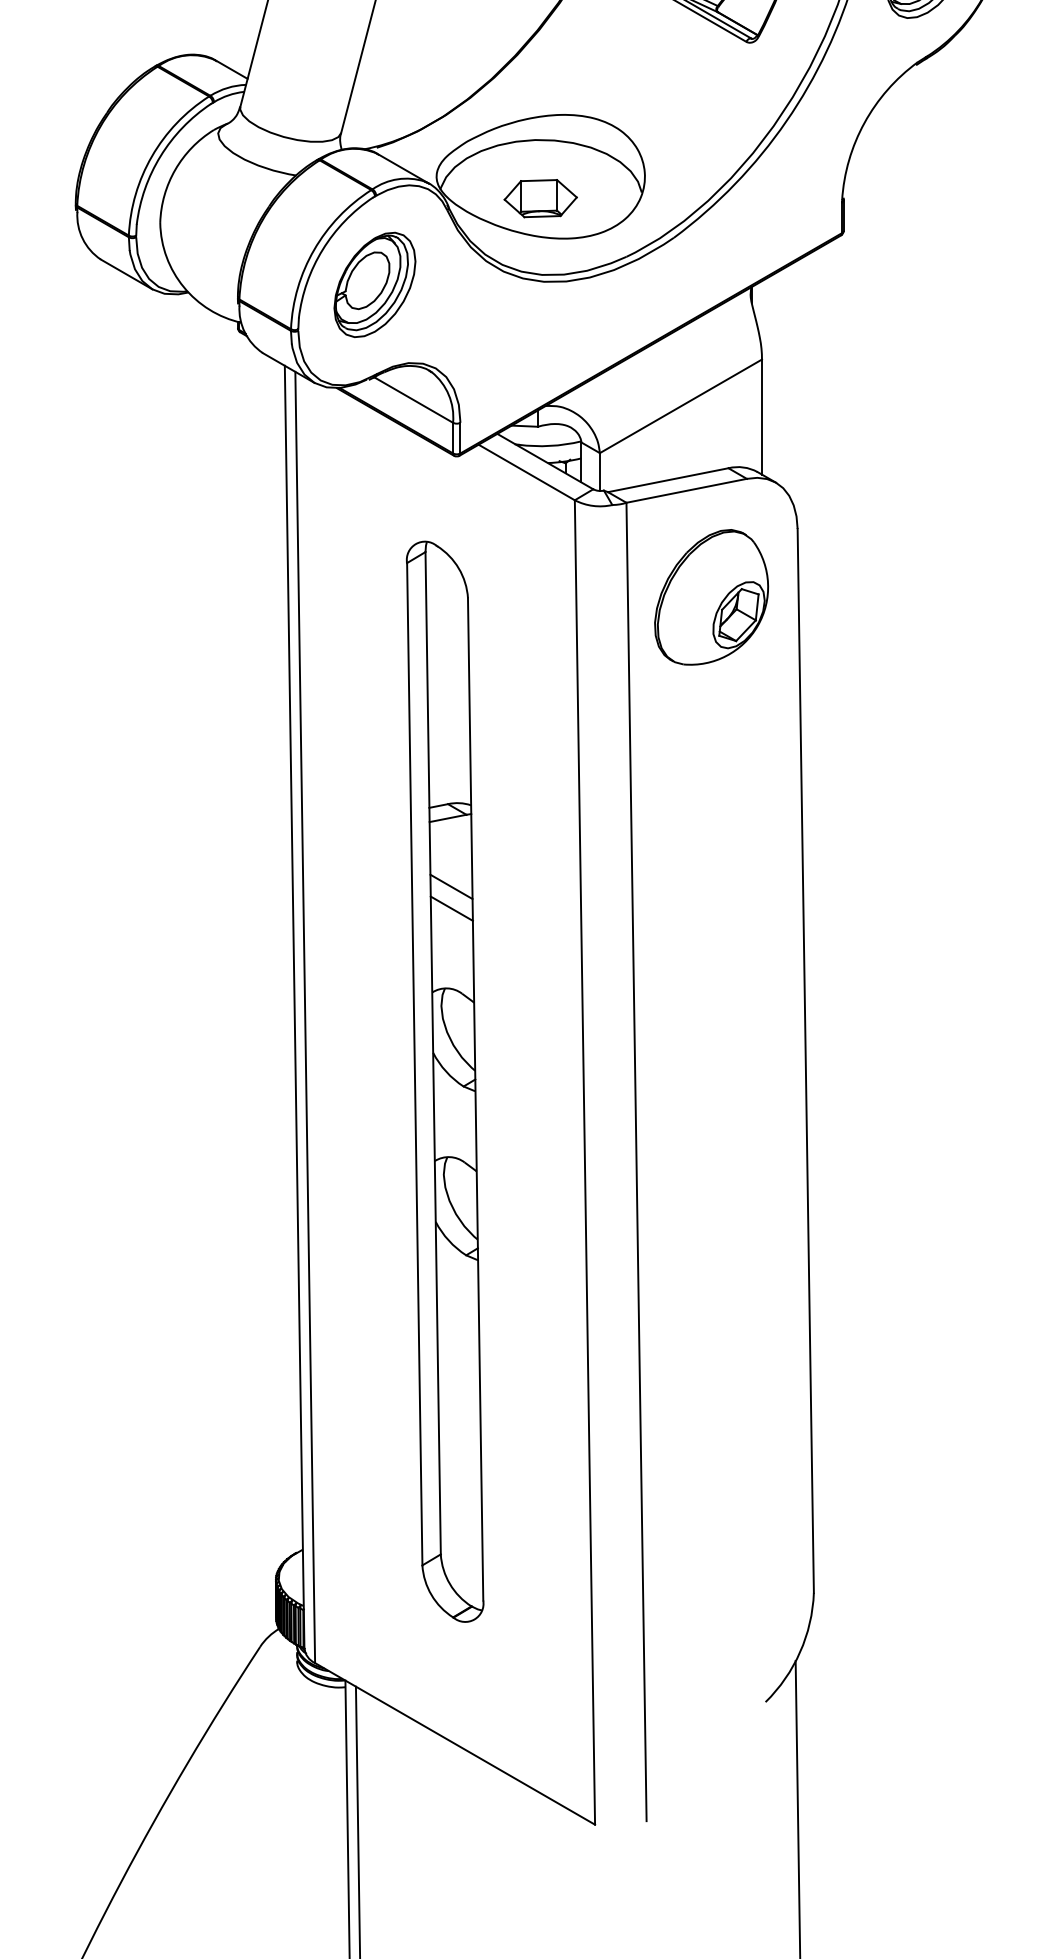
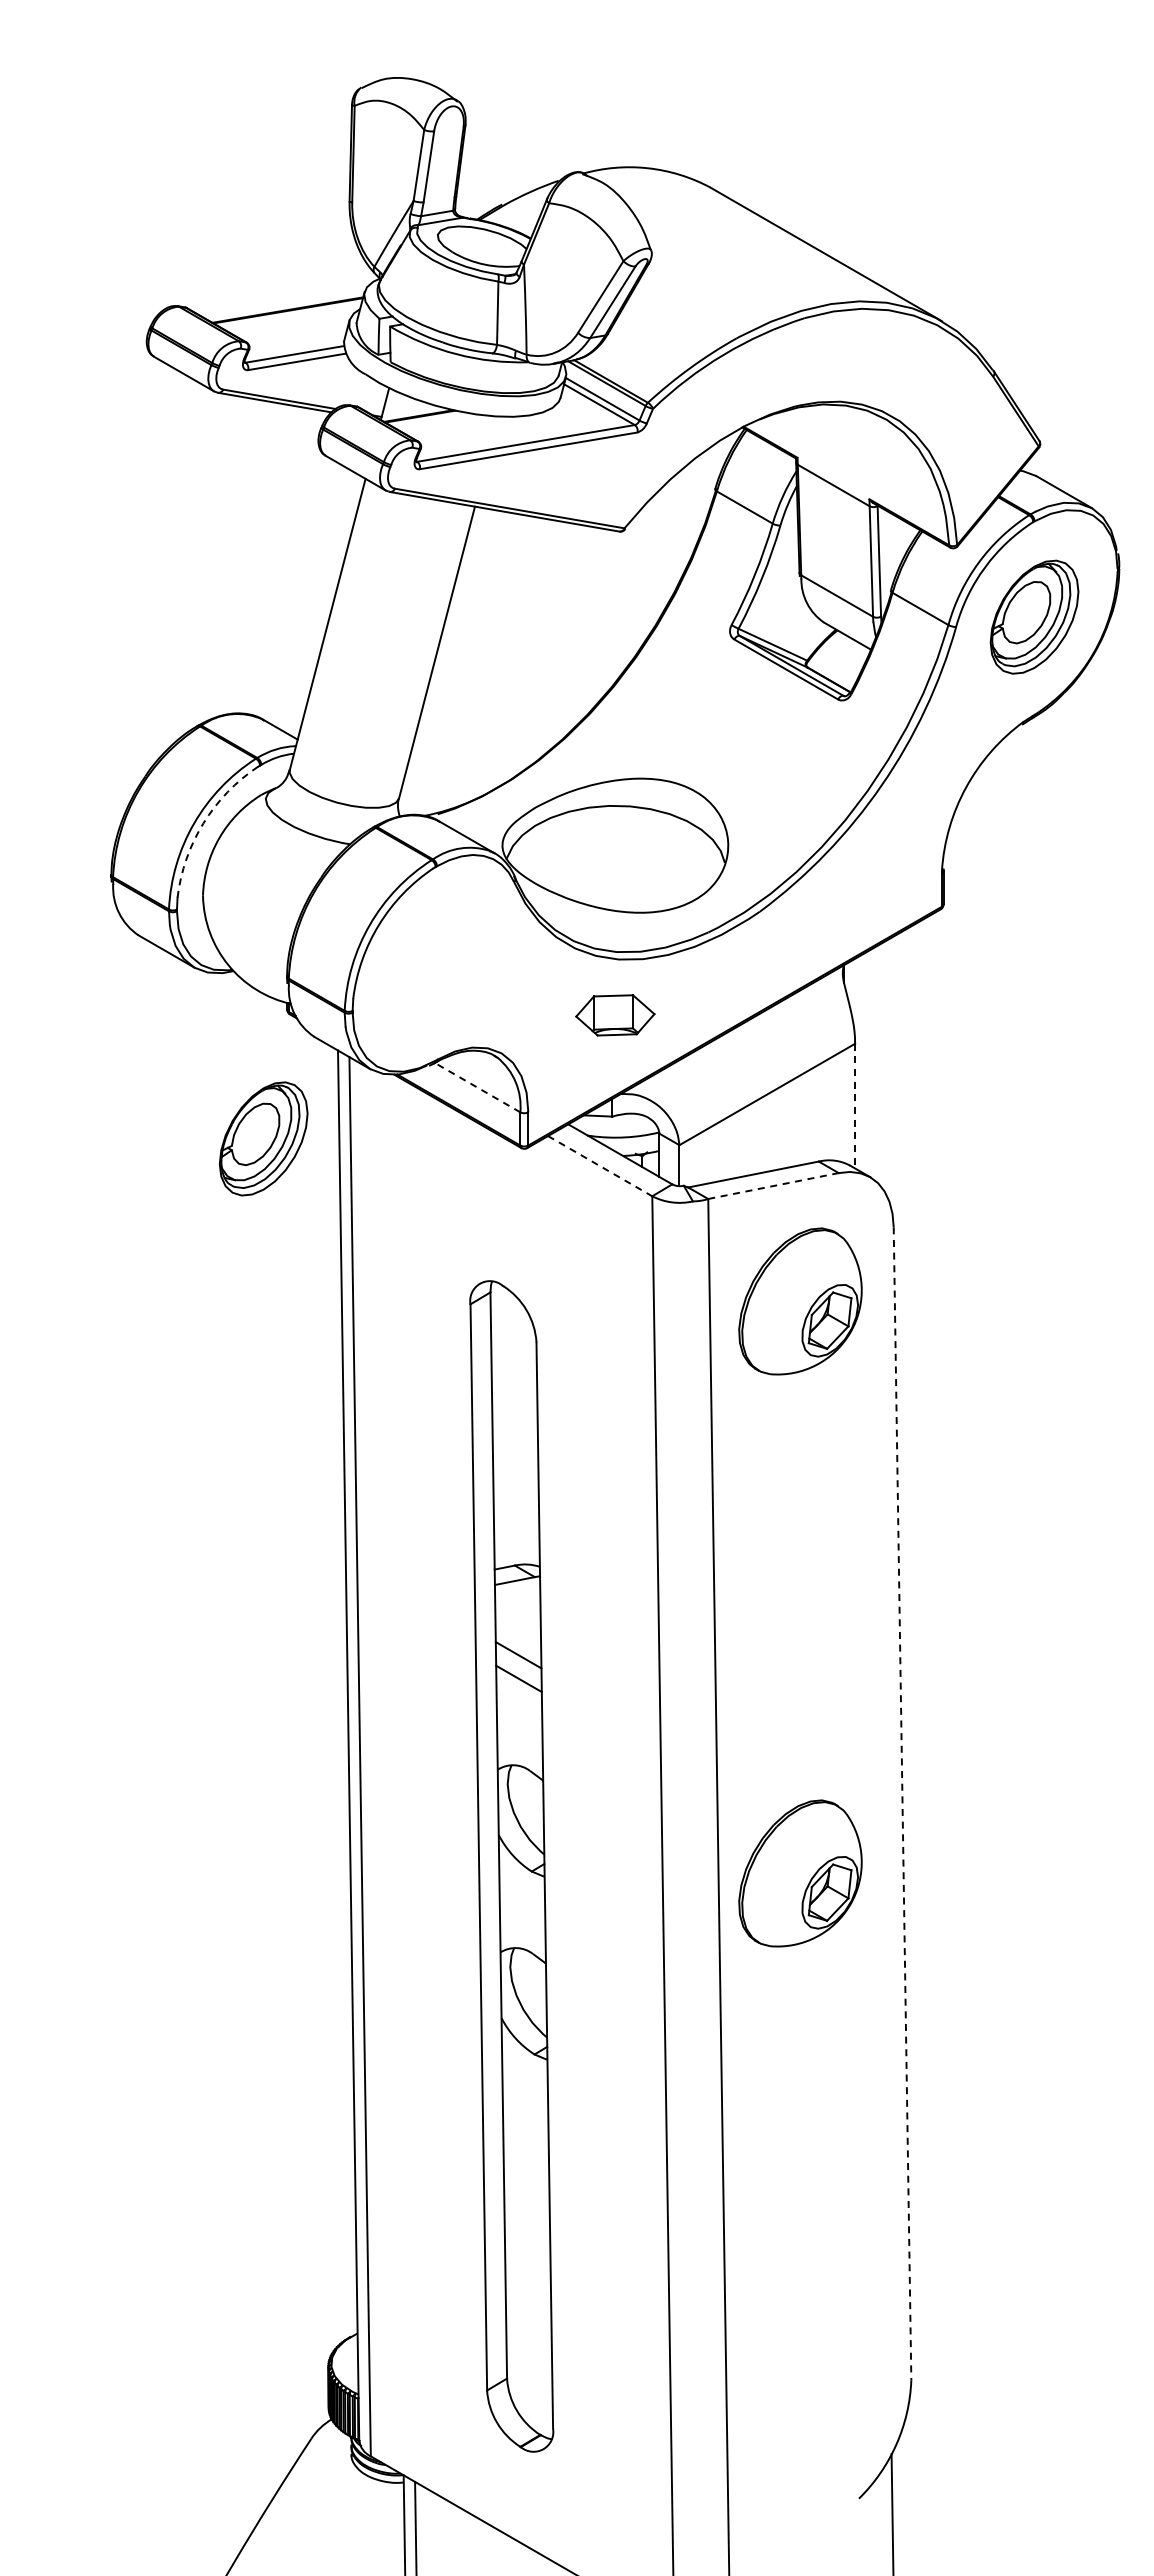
arc: (160, 156) -> (203, 823), solid -> dashed
part: (540, 198) -> (615, 1015), moved
part: (374, 284) -> (263, 1138), moved
line: (413, 399) -> (477, 1087), solid -> dashed
line: (762, 417) -> (855, 1106), solid -> dashed
line: (527, 472) -> (600, 1166), solid -> dashed
line: (686, 491) -> (773, 1186), solid -> dashed
line: (805, 1060) -> (902, 1803), solid -> dashed
part: (444, 1081) -> (511, 1866), moved
part: (711, 1125) -> (800, 1873), added

